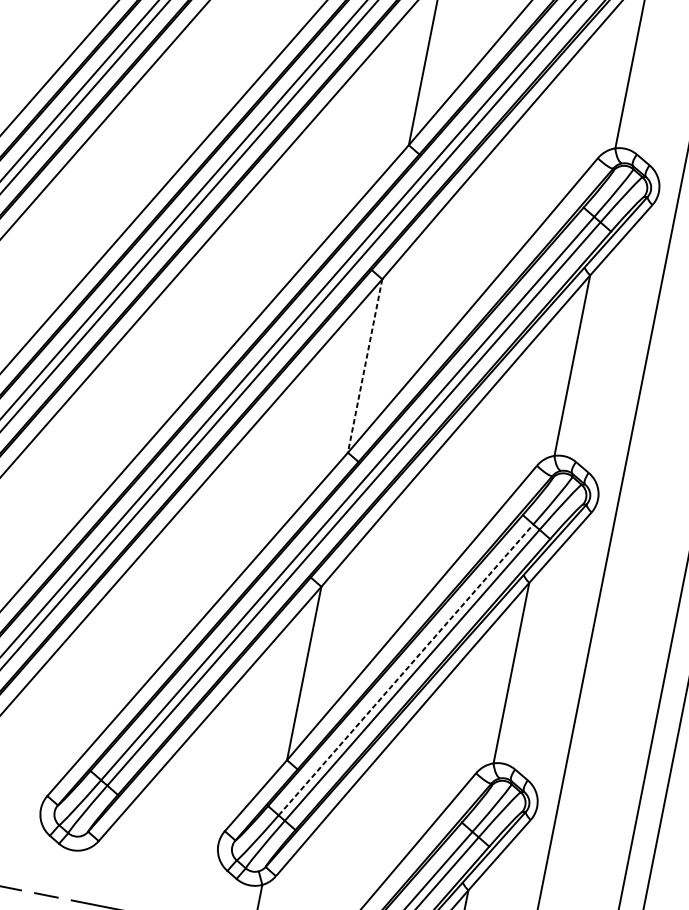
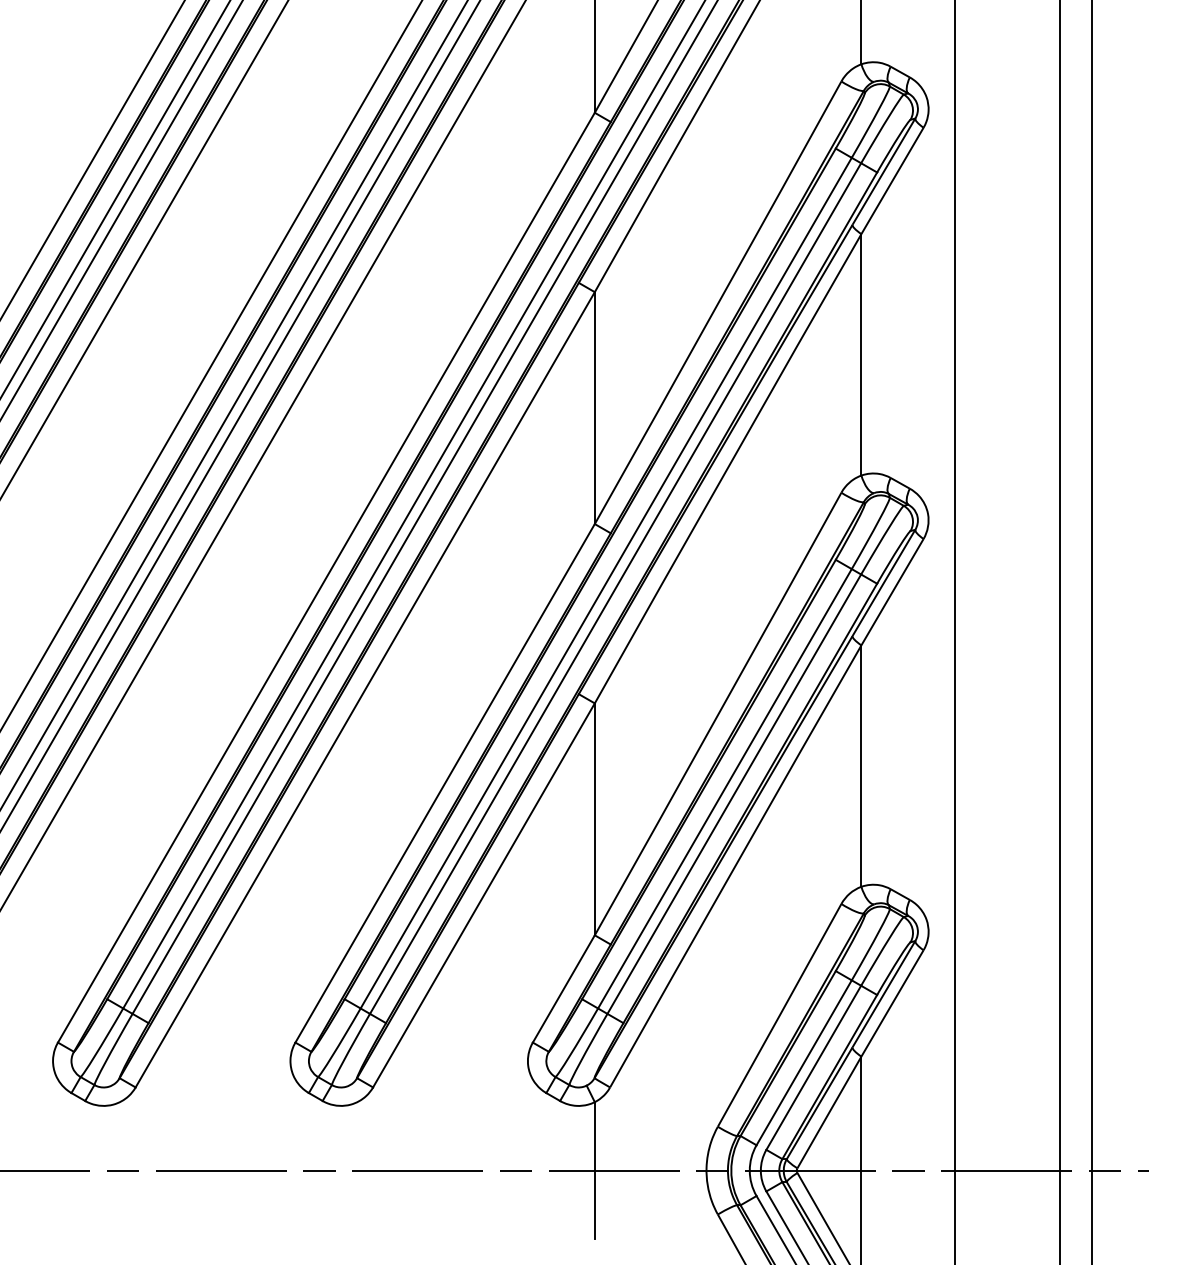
line: (364, 366) -> (594, 408), dashed -> solid
line: (405, 669) -> (724, 788), dashed -> solid

